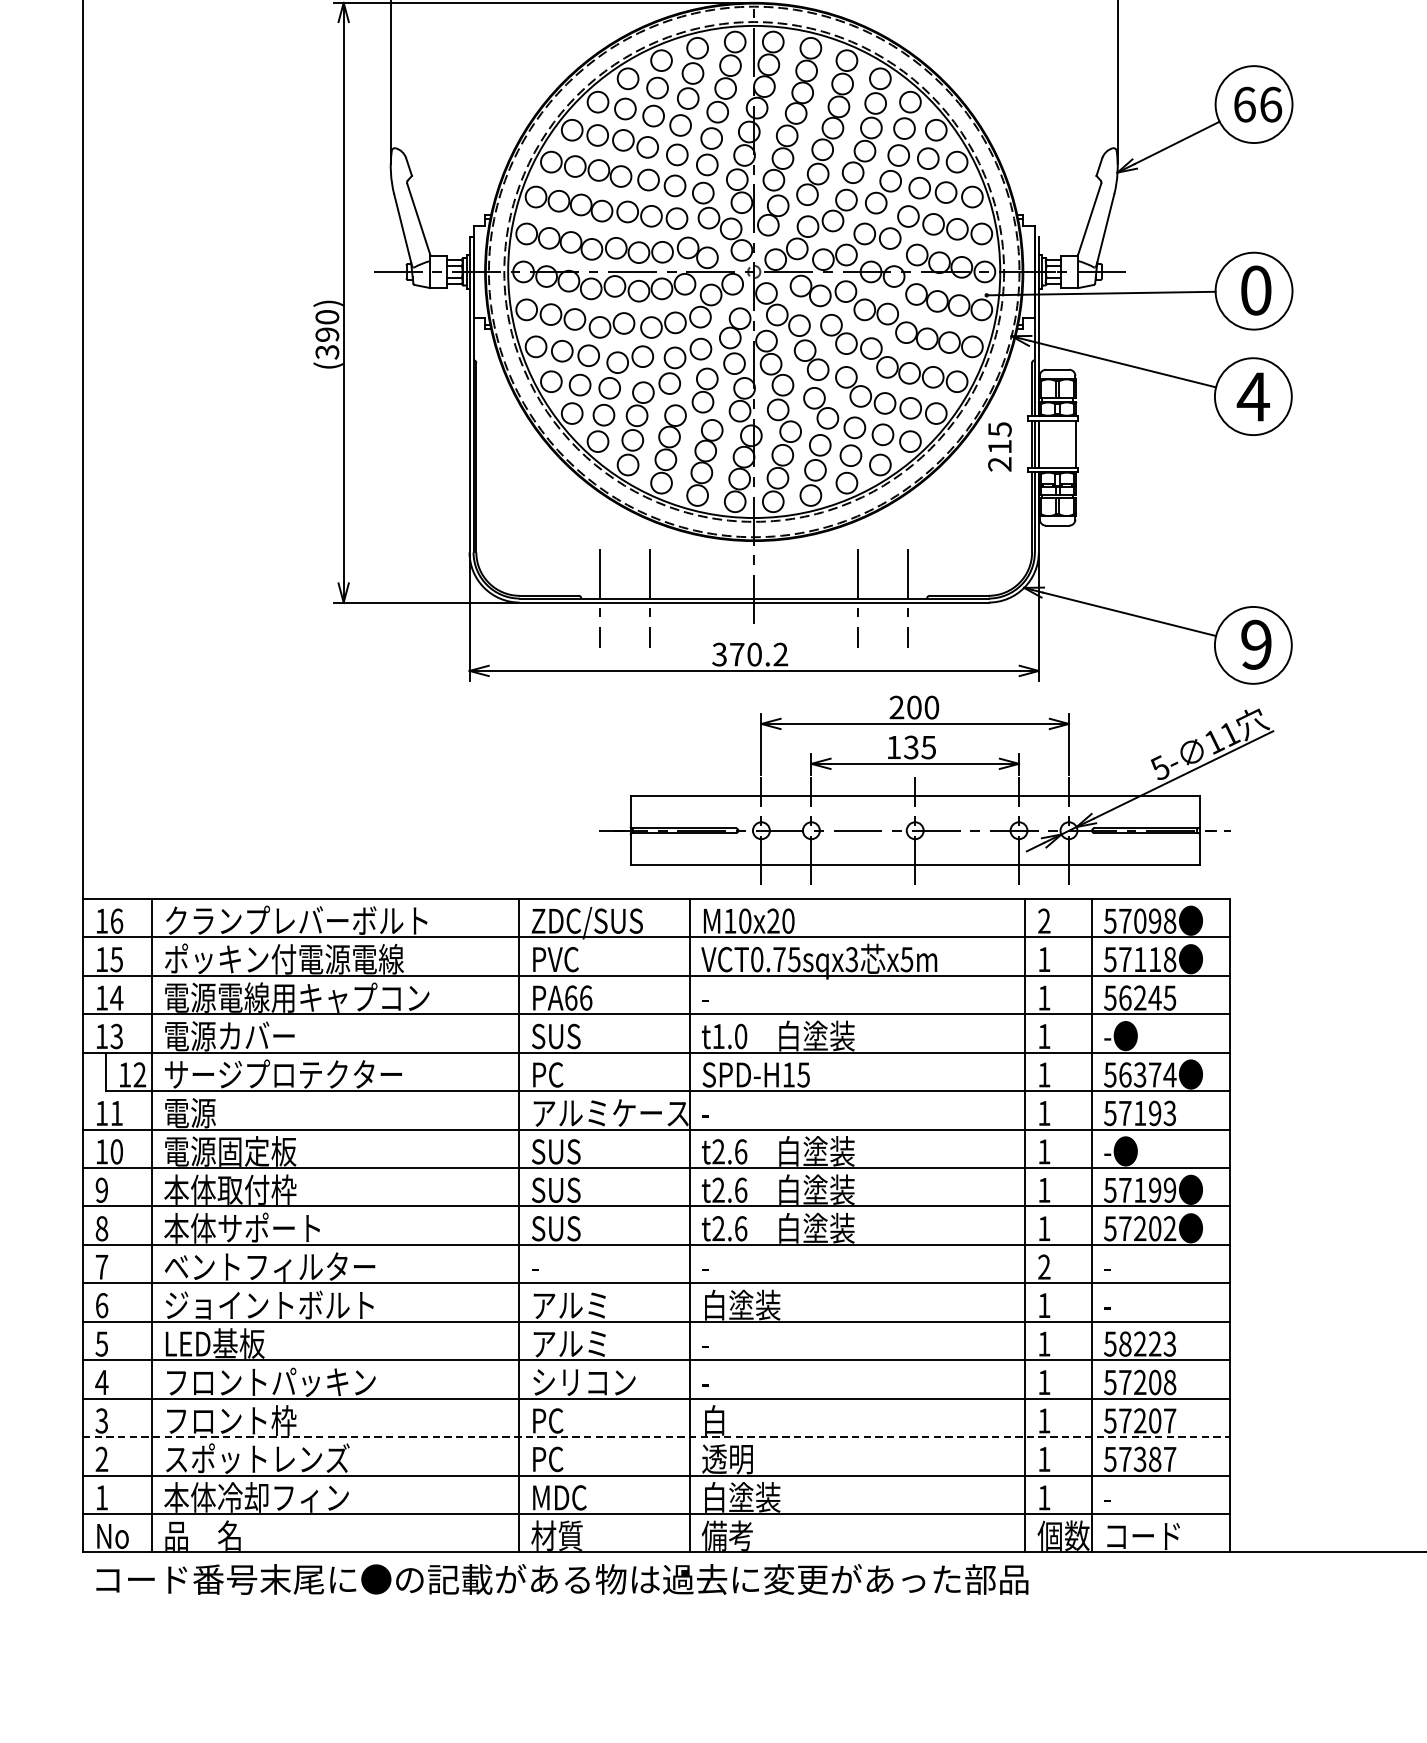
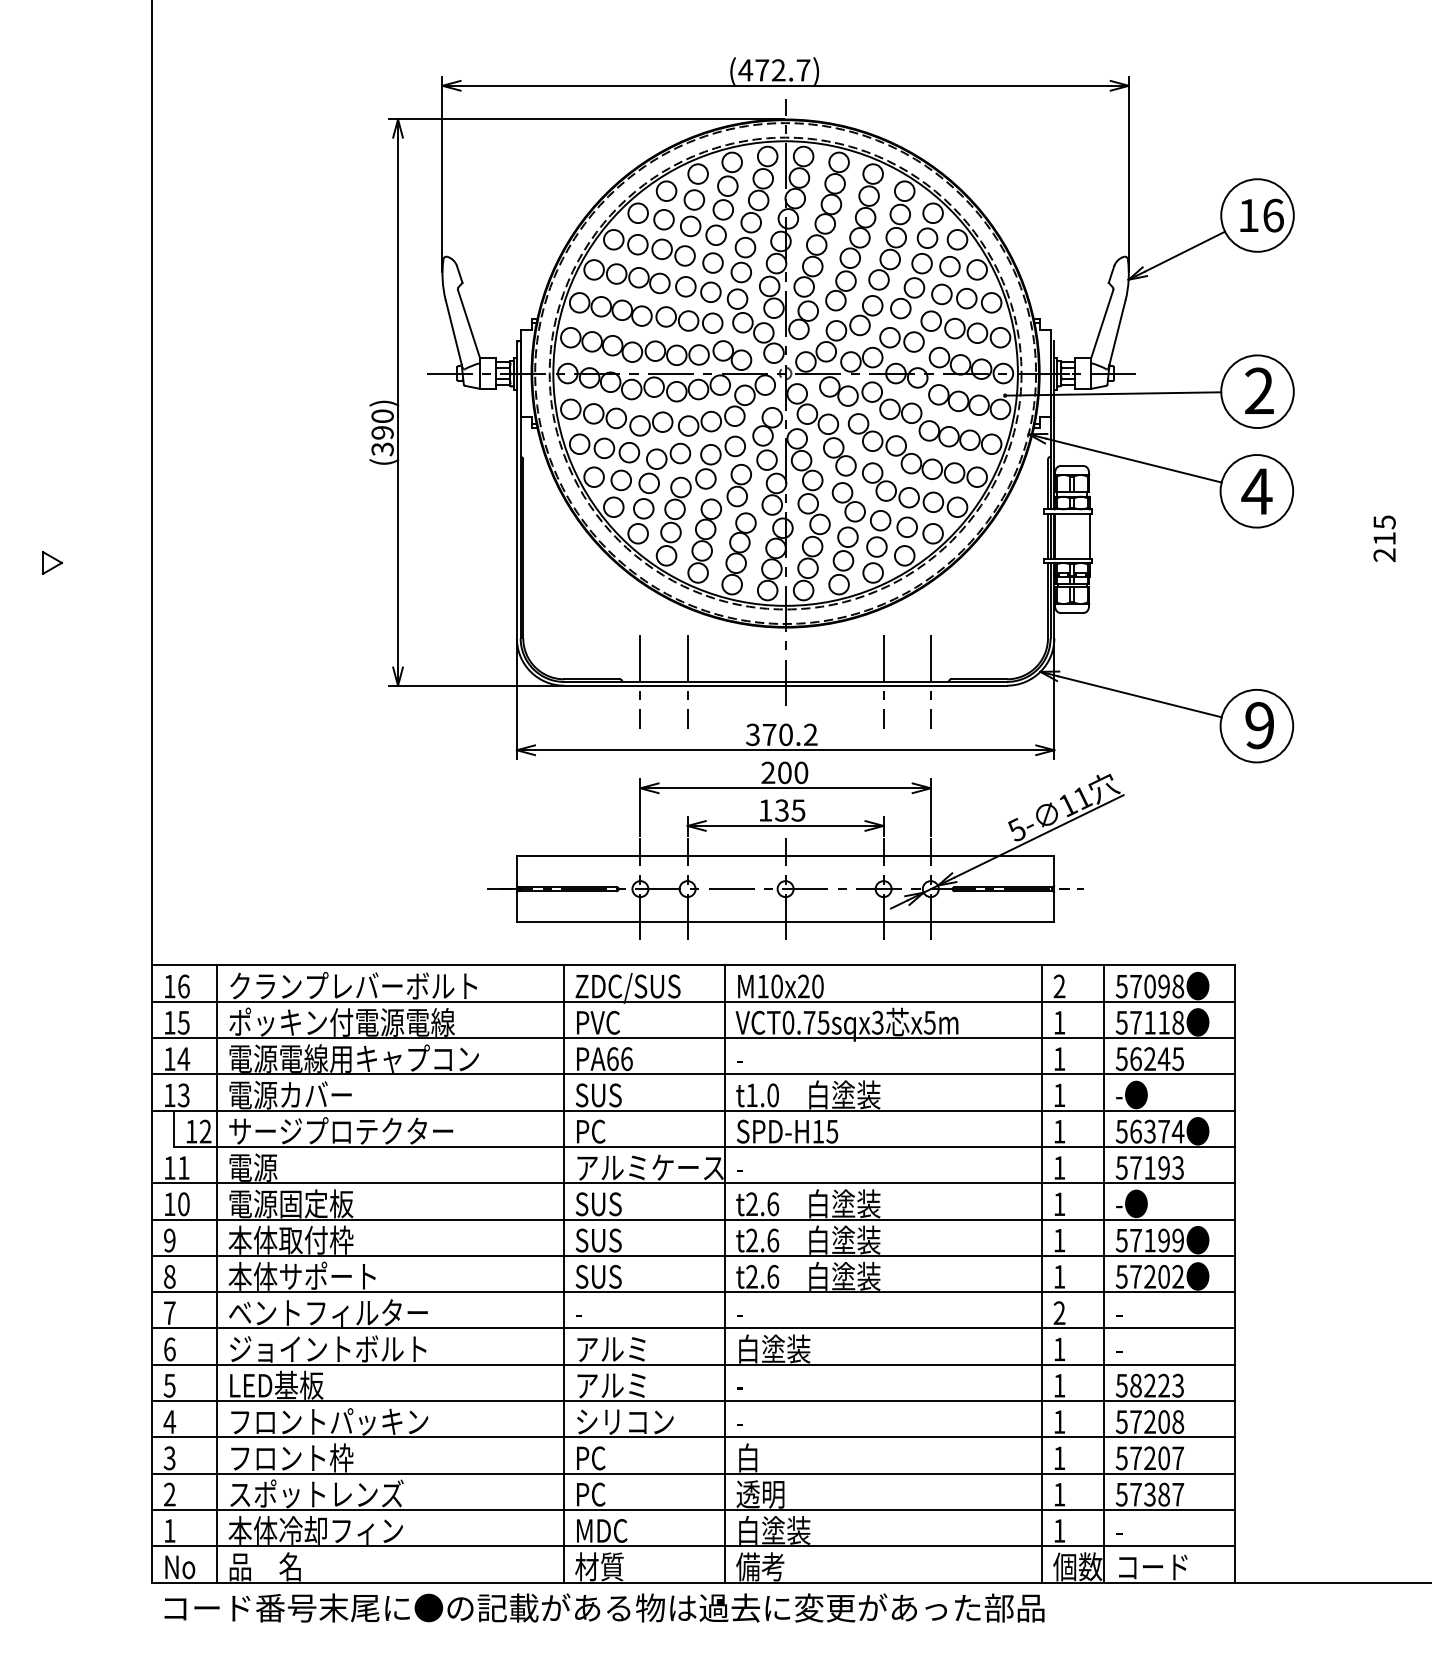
text: (1245, 104) -> (1249, 215), 66 -> 16
text: (1256, 289) -> (1259, 390), 0 -> 2
text: (999, 446) -> (1384, 538), moved
part: (936, 789) -> (805, 850), moved
line: (656, 1437) -> (693, 1473), dashed -> solid

